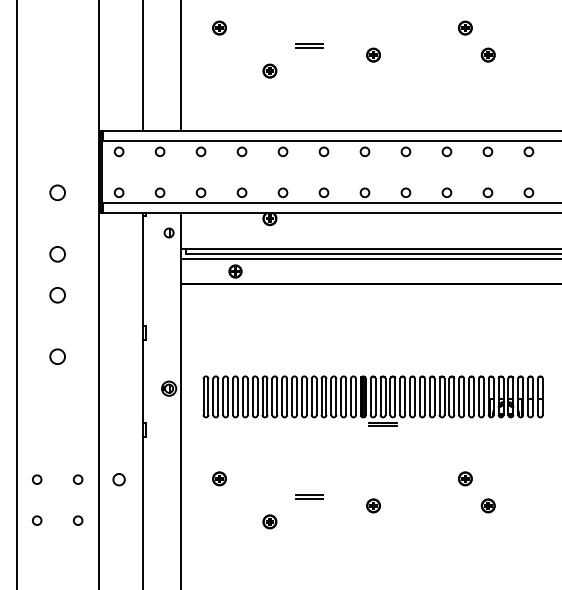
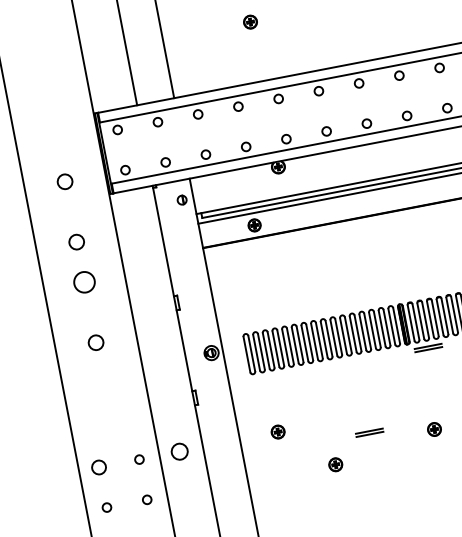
circle: (57, 295) -> (84, 282), size x1.4
circle: (37, 479) -> (99, 467), size x1.6
circle: (118, 479) -> (179, 451), size x1.4

